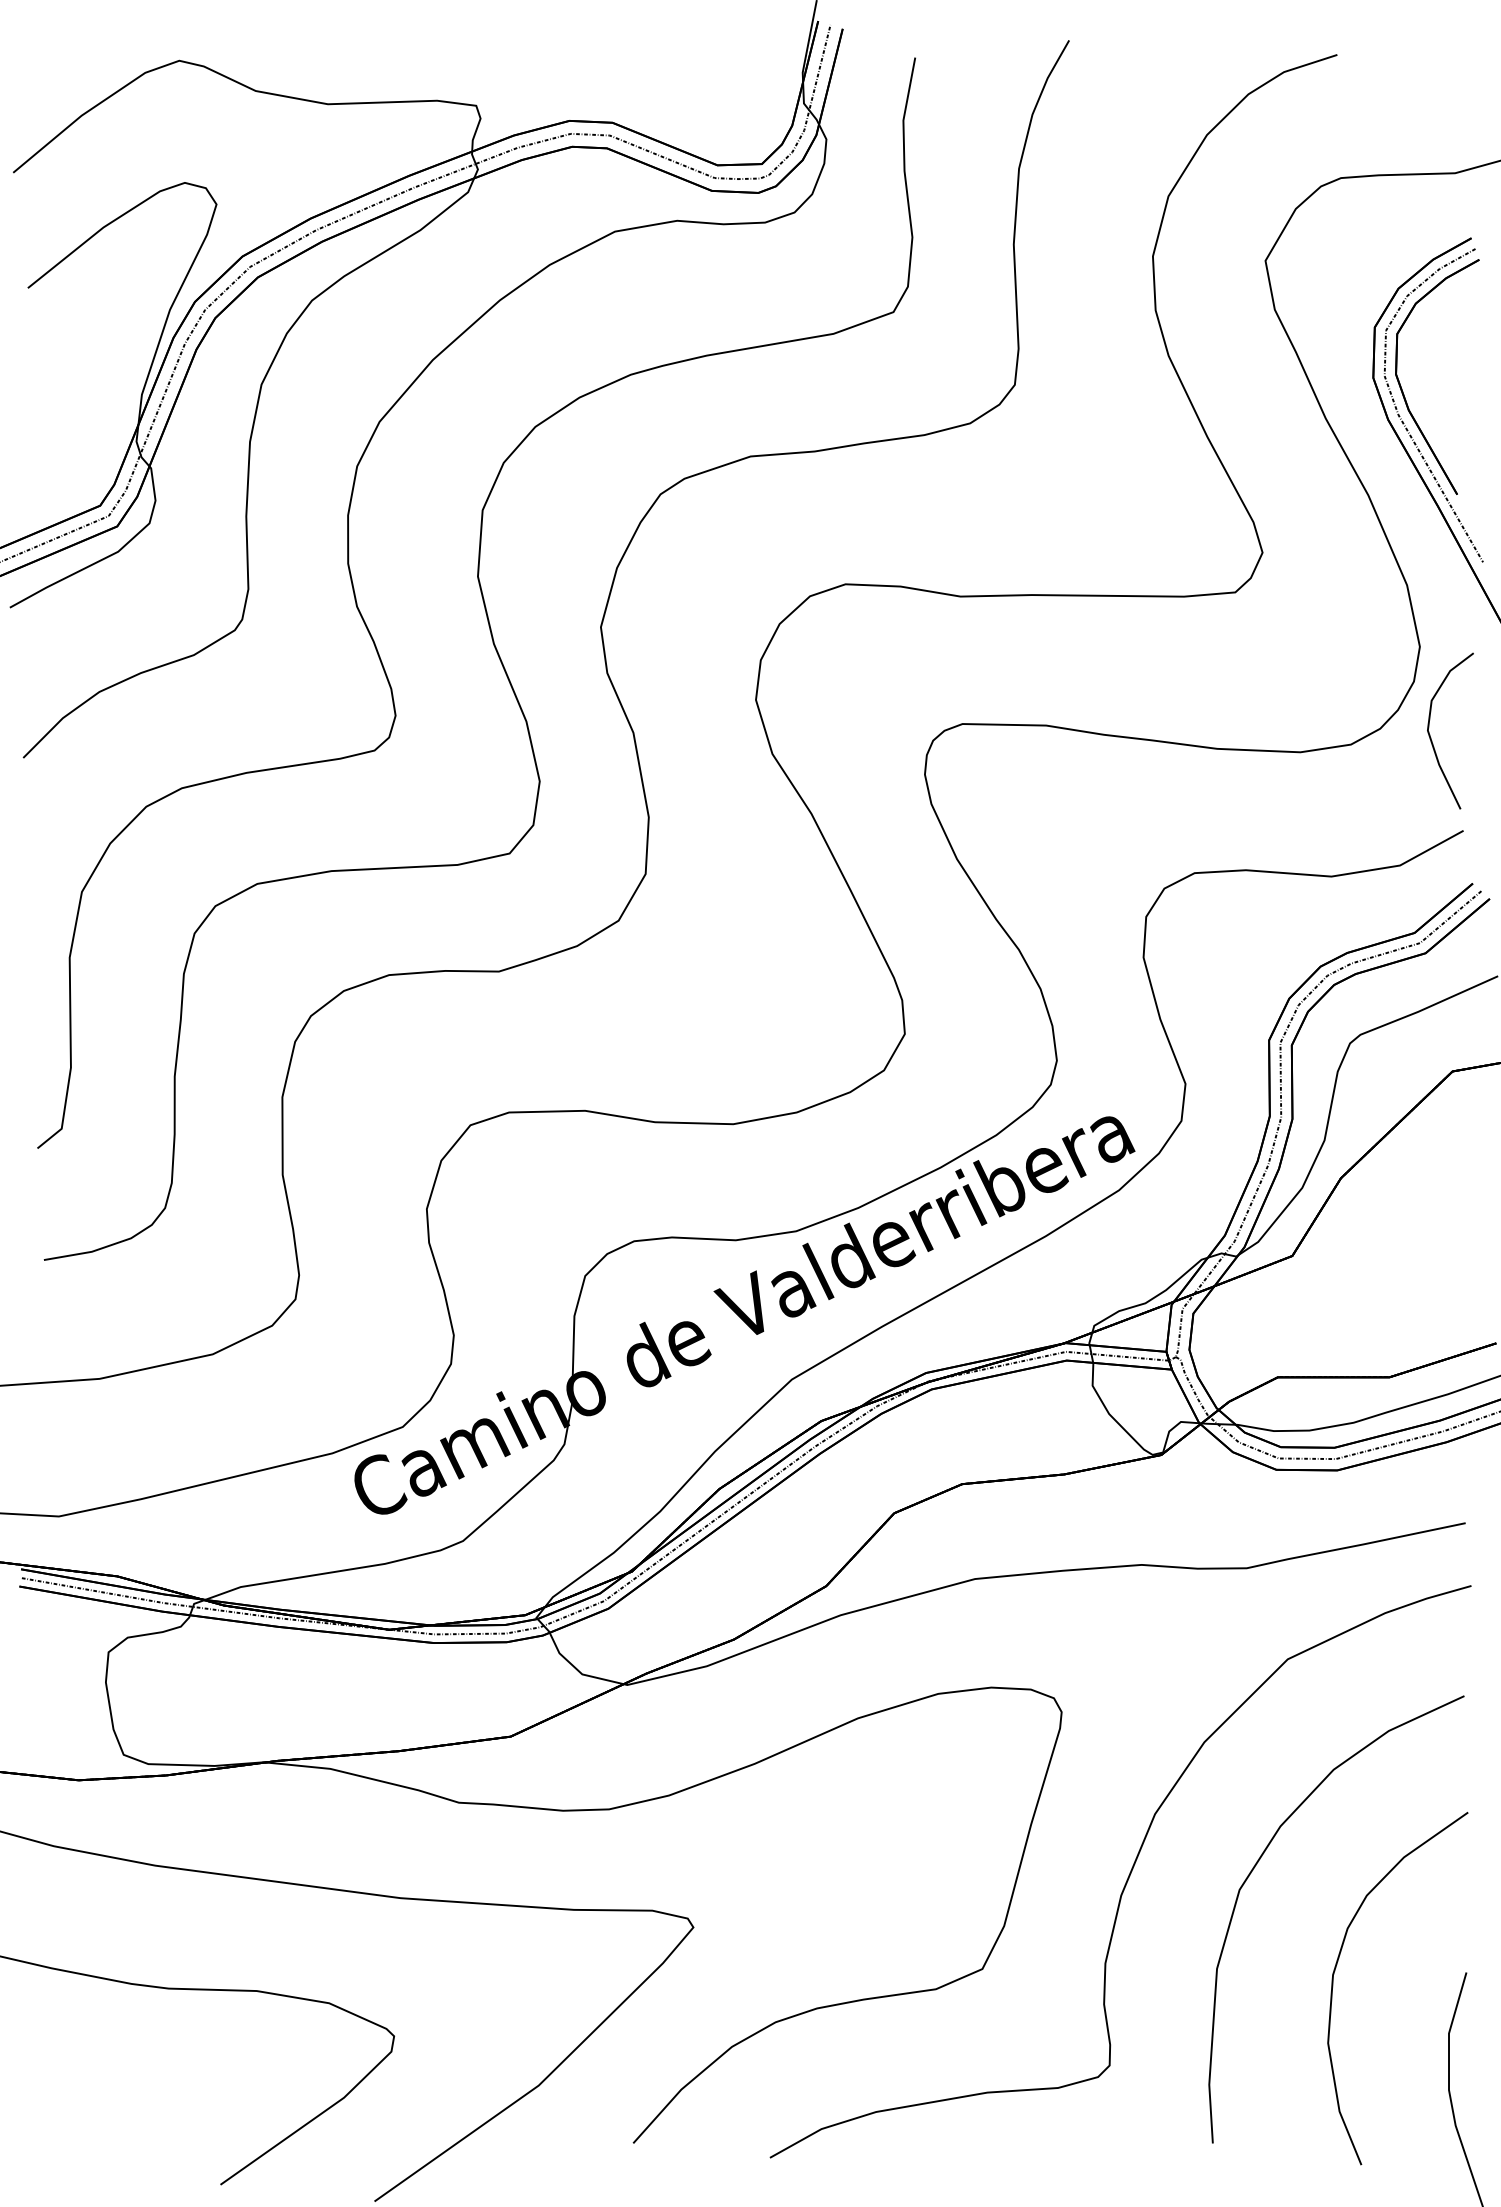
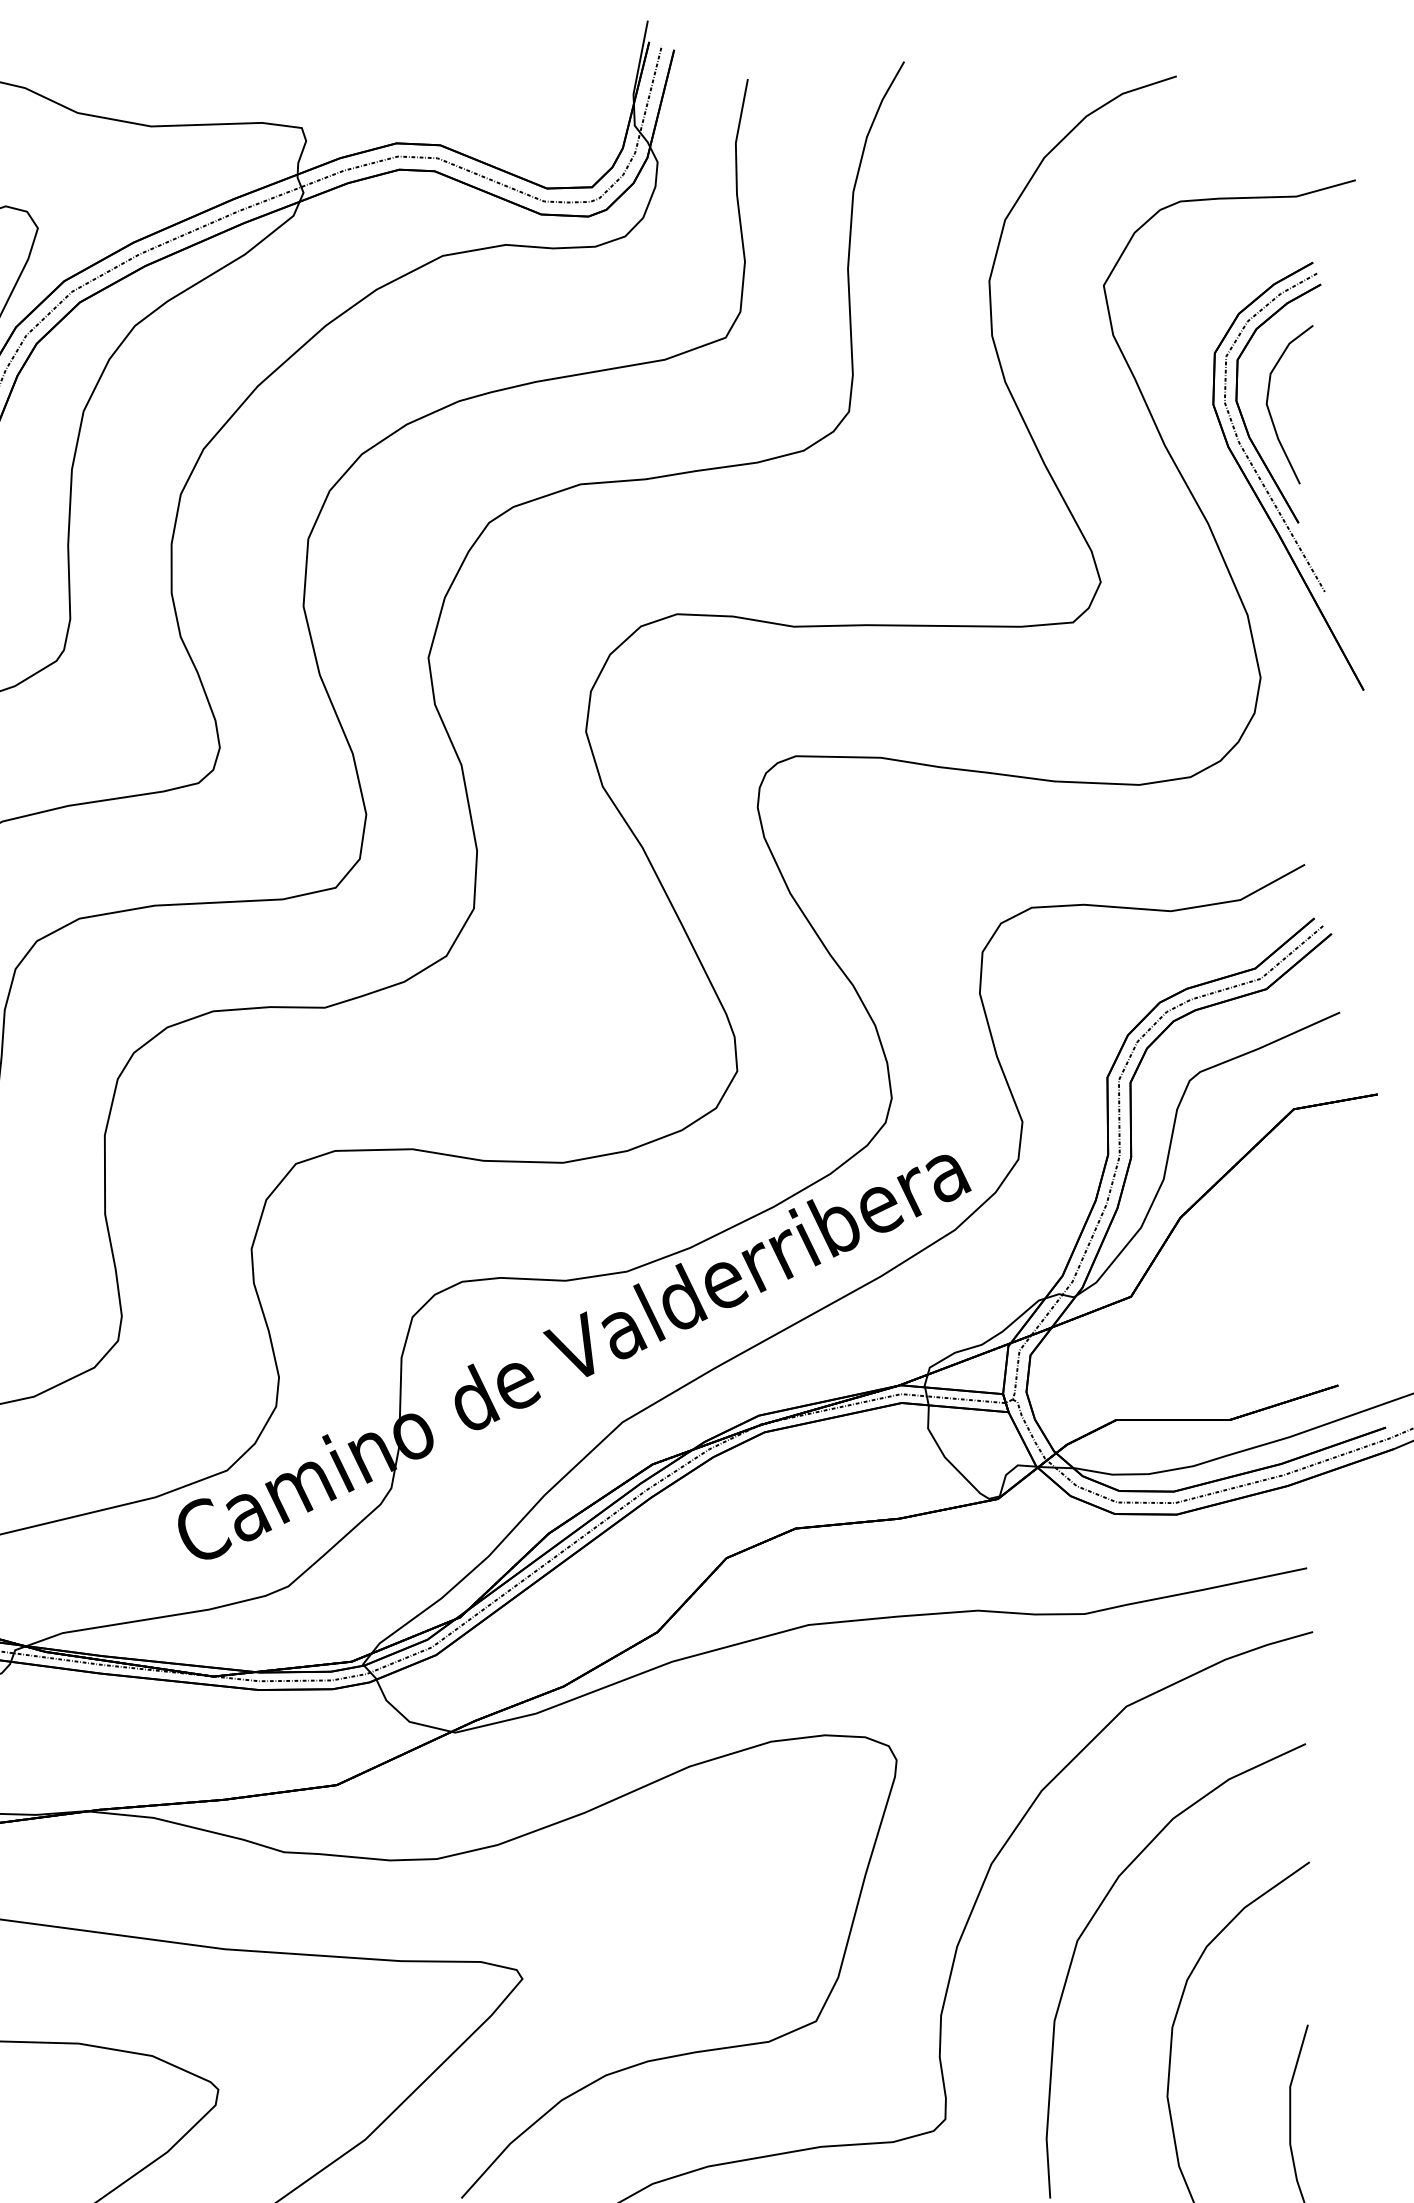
curve: (1431, 737) -> (1270, 411), moved

